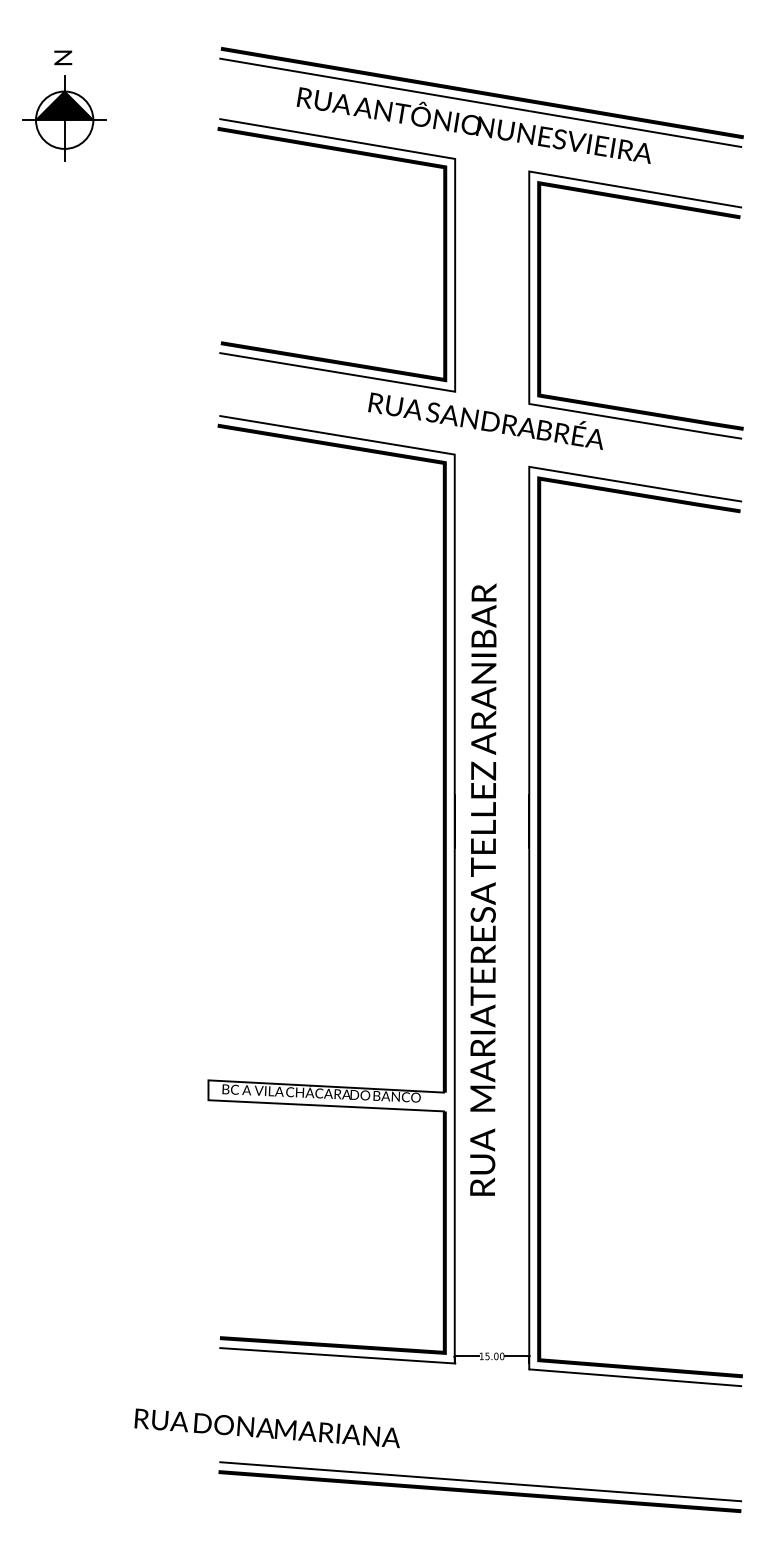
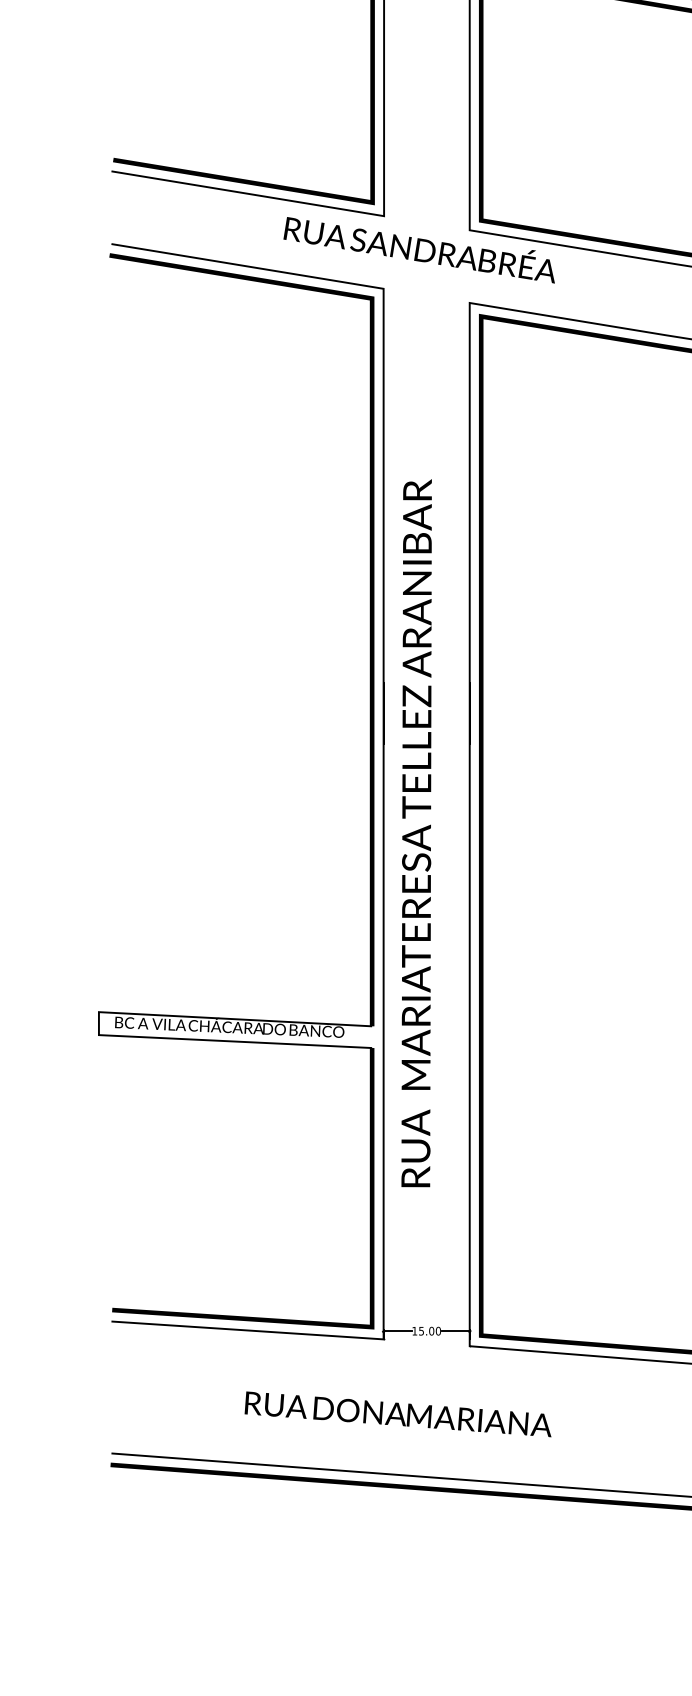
text: (483, 889) -> (416, 833), moved
text: (266, 1428) -> (397, 1414), moved

